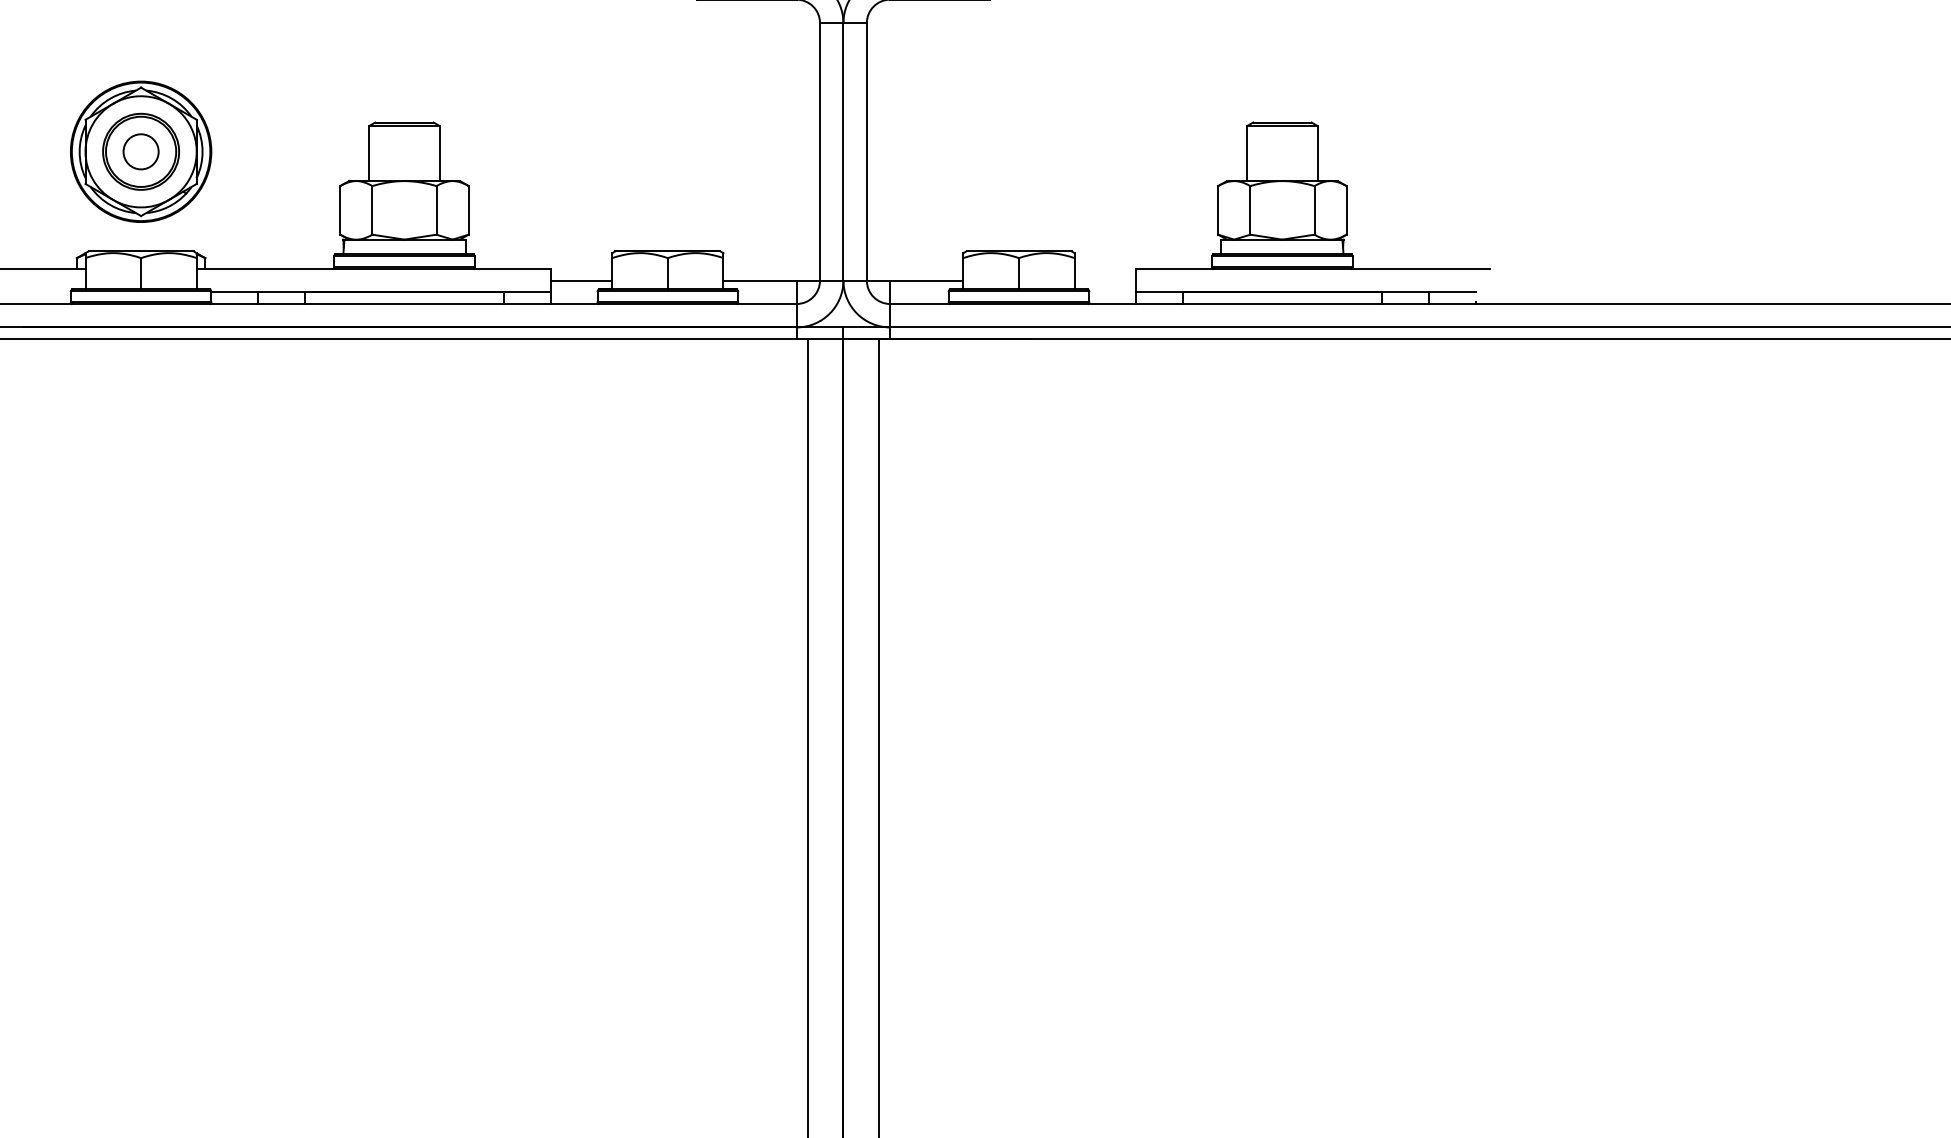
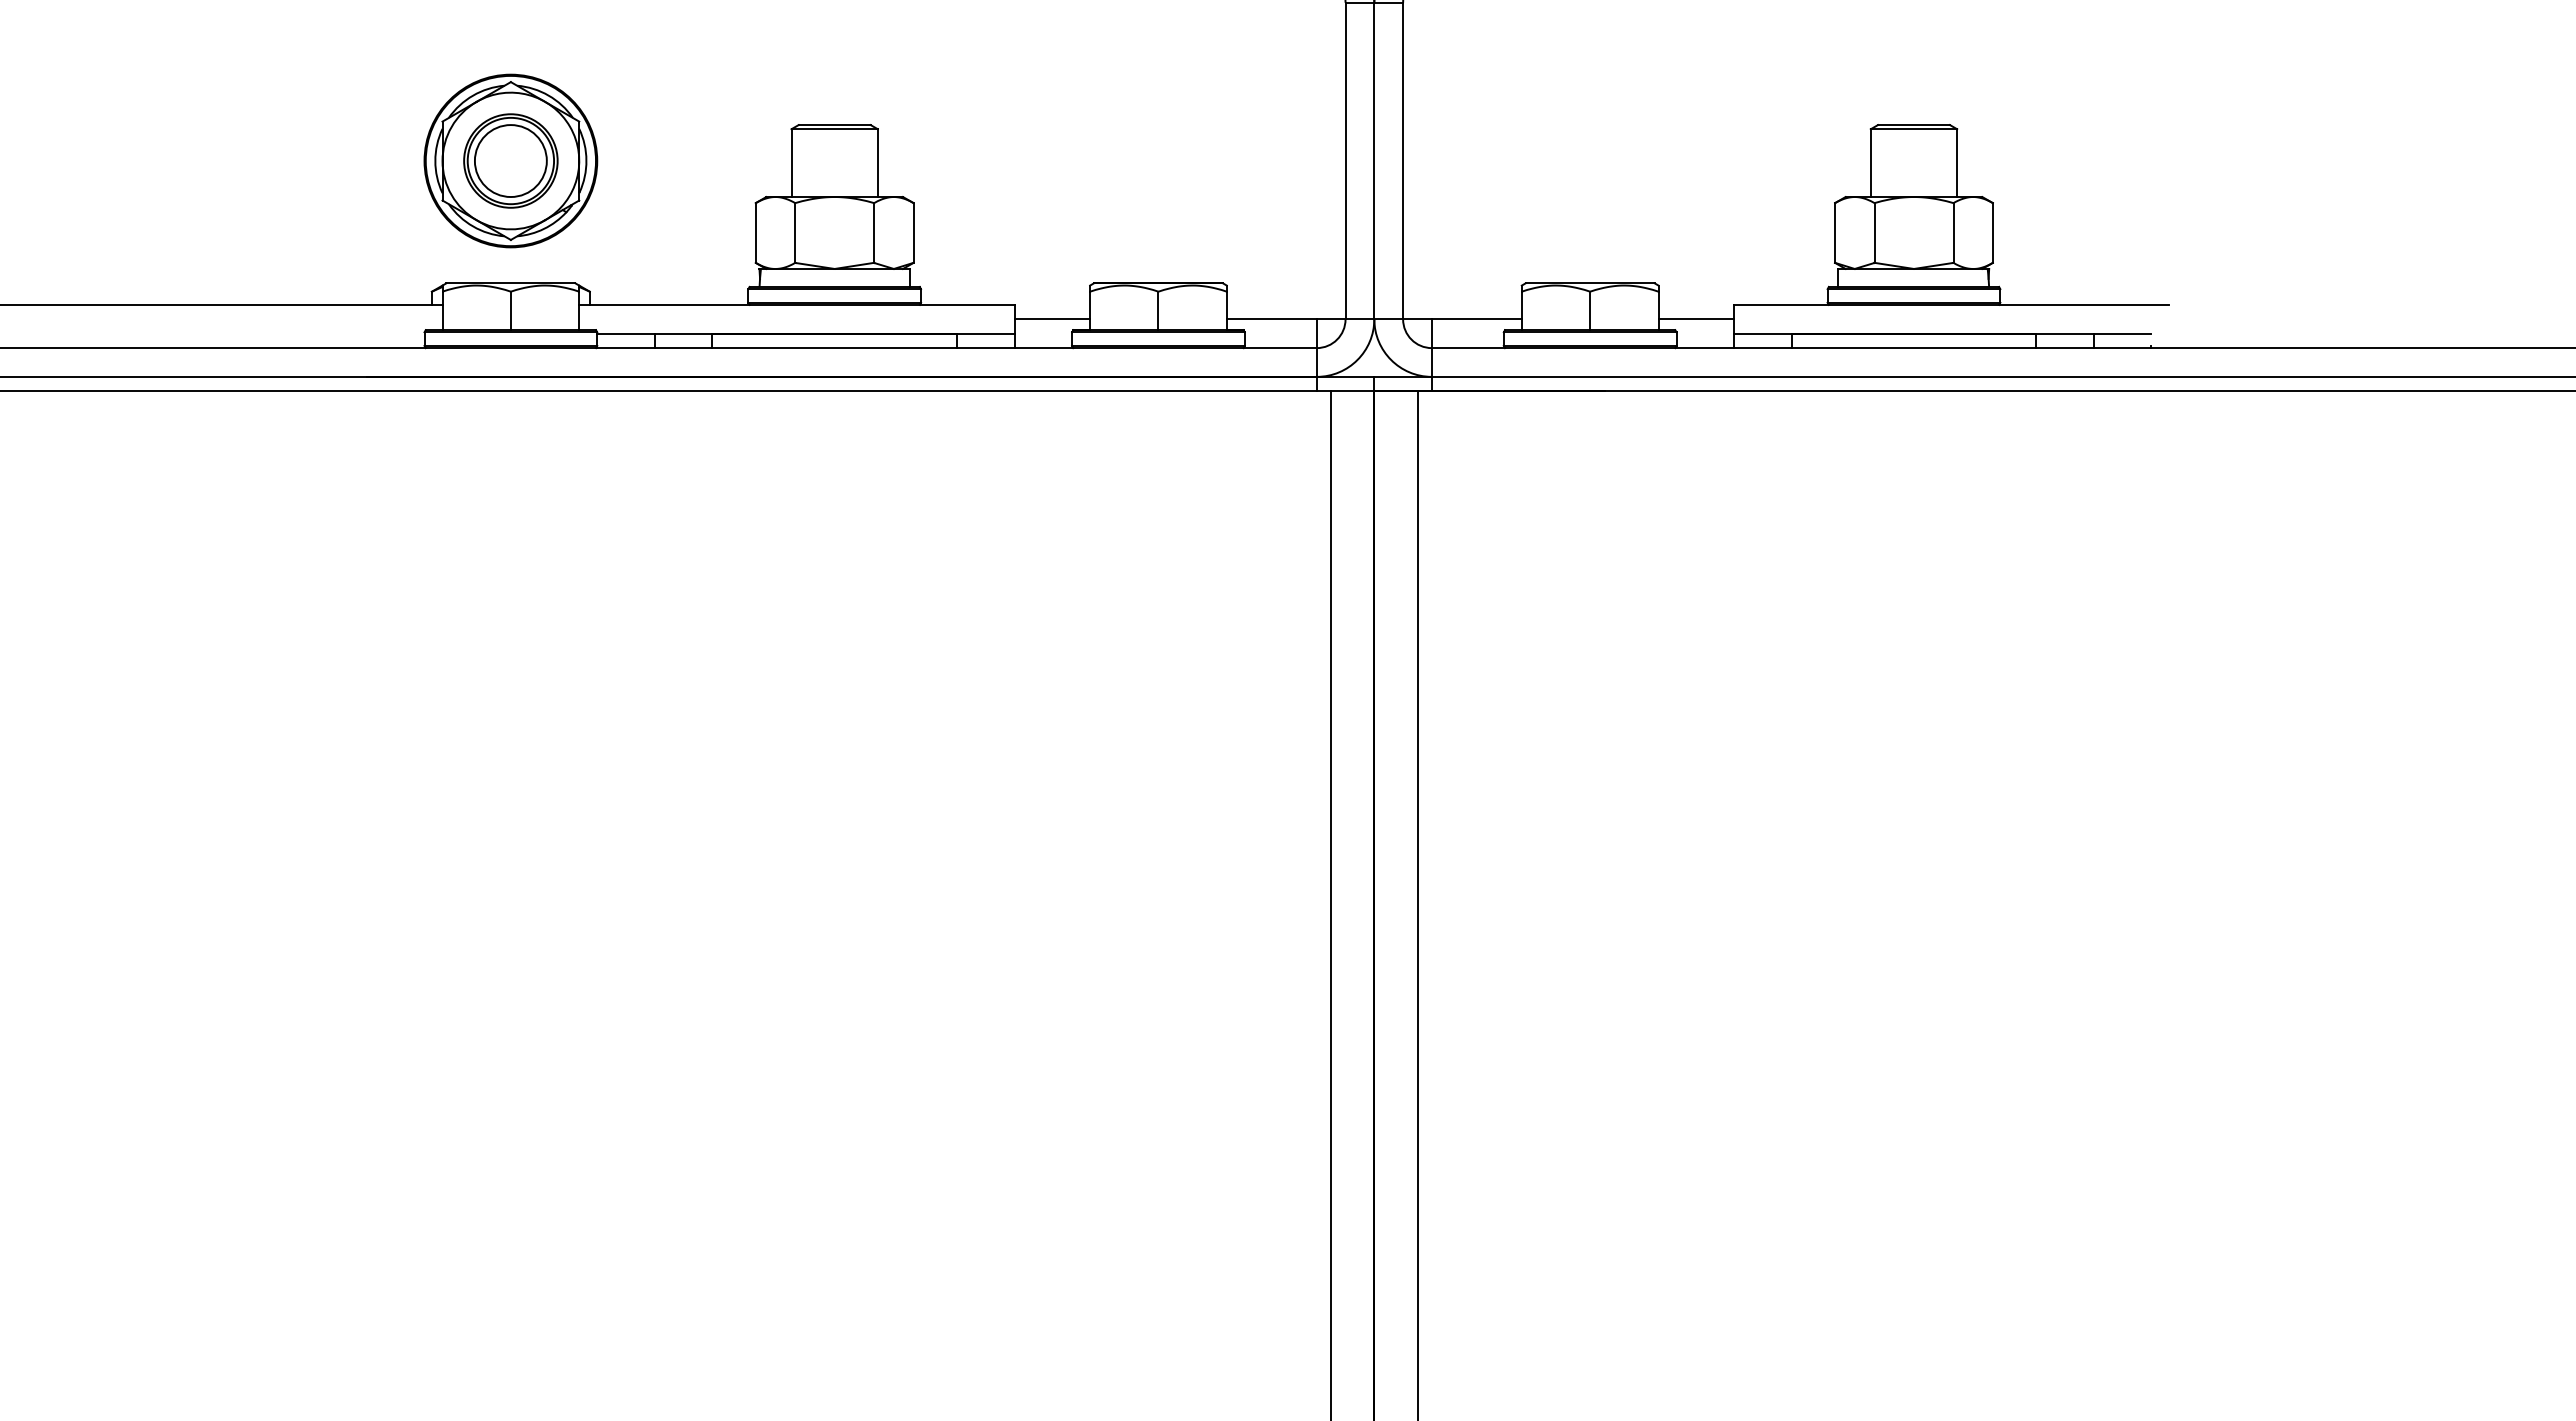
circle: (140, 152) -> (510, 161), size x1.67
line: (1105, 280) -> (1696, 319), added

